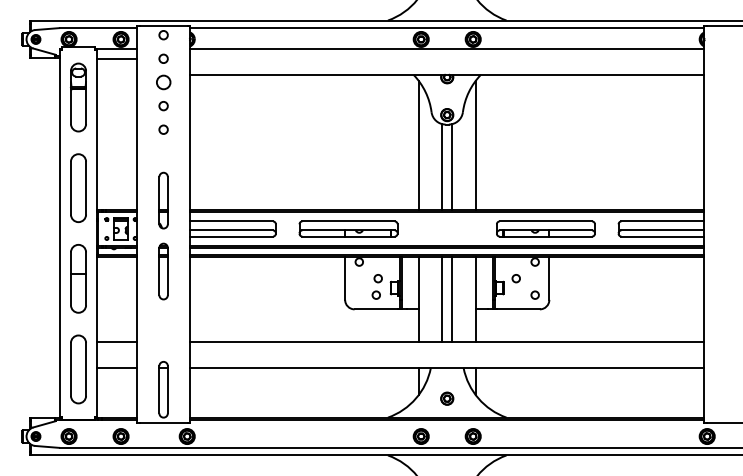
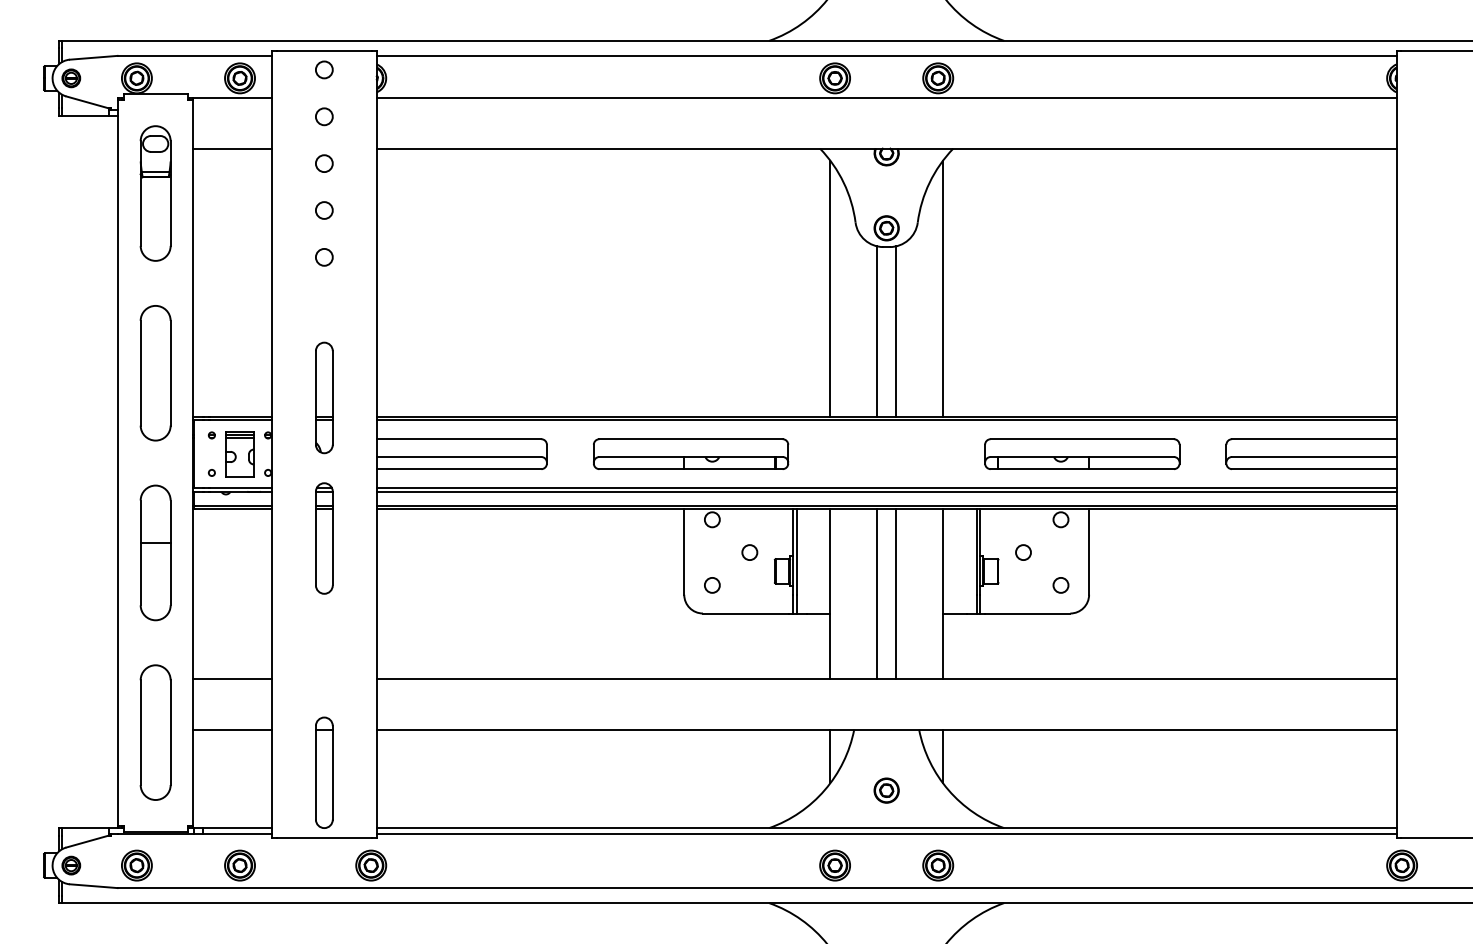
line: (117, 58) -> (232, 147), moved
circle: (163, 82) -> (324, 163), size x0.62
circle: (375, 294) -> (710, 584), moved

